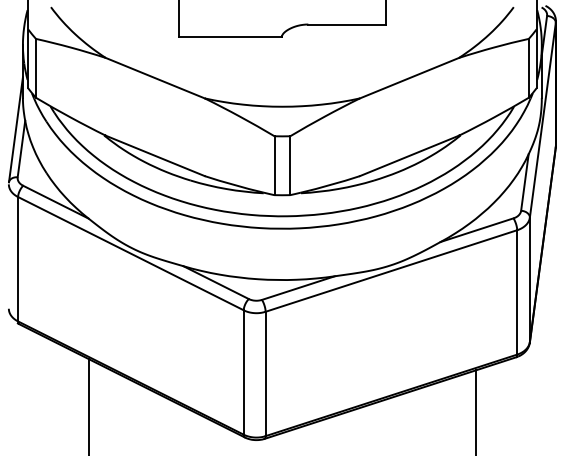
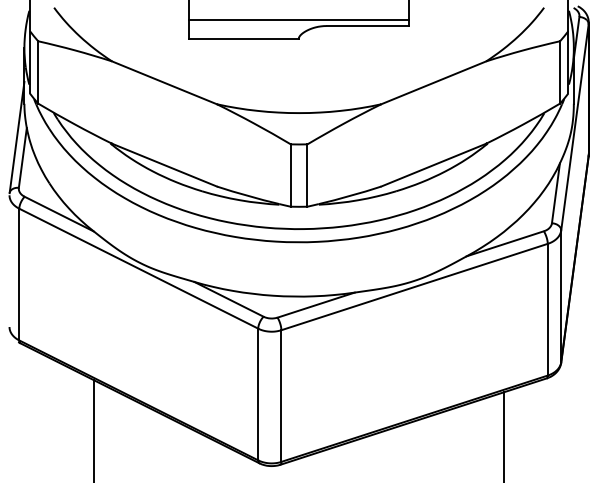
line: (282, 19) -> (299, 20), added

